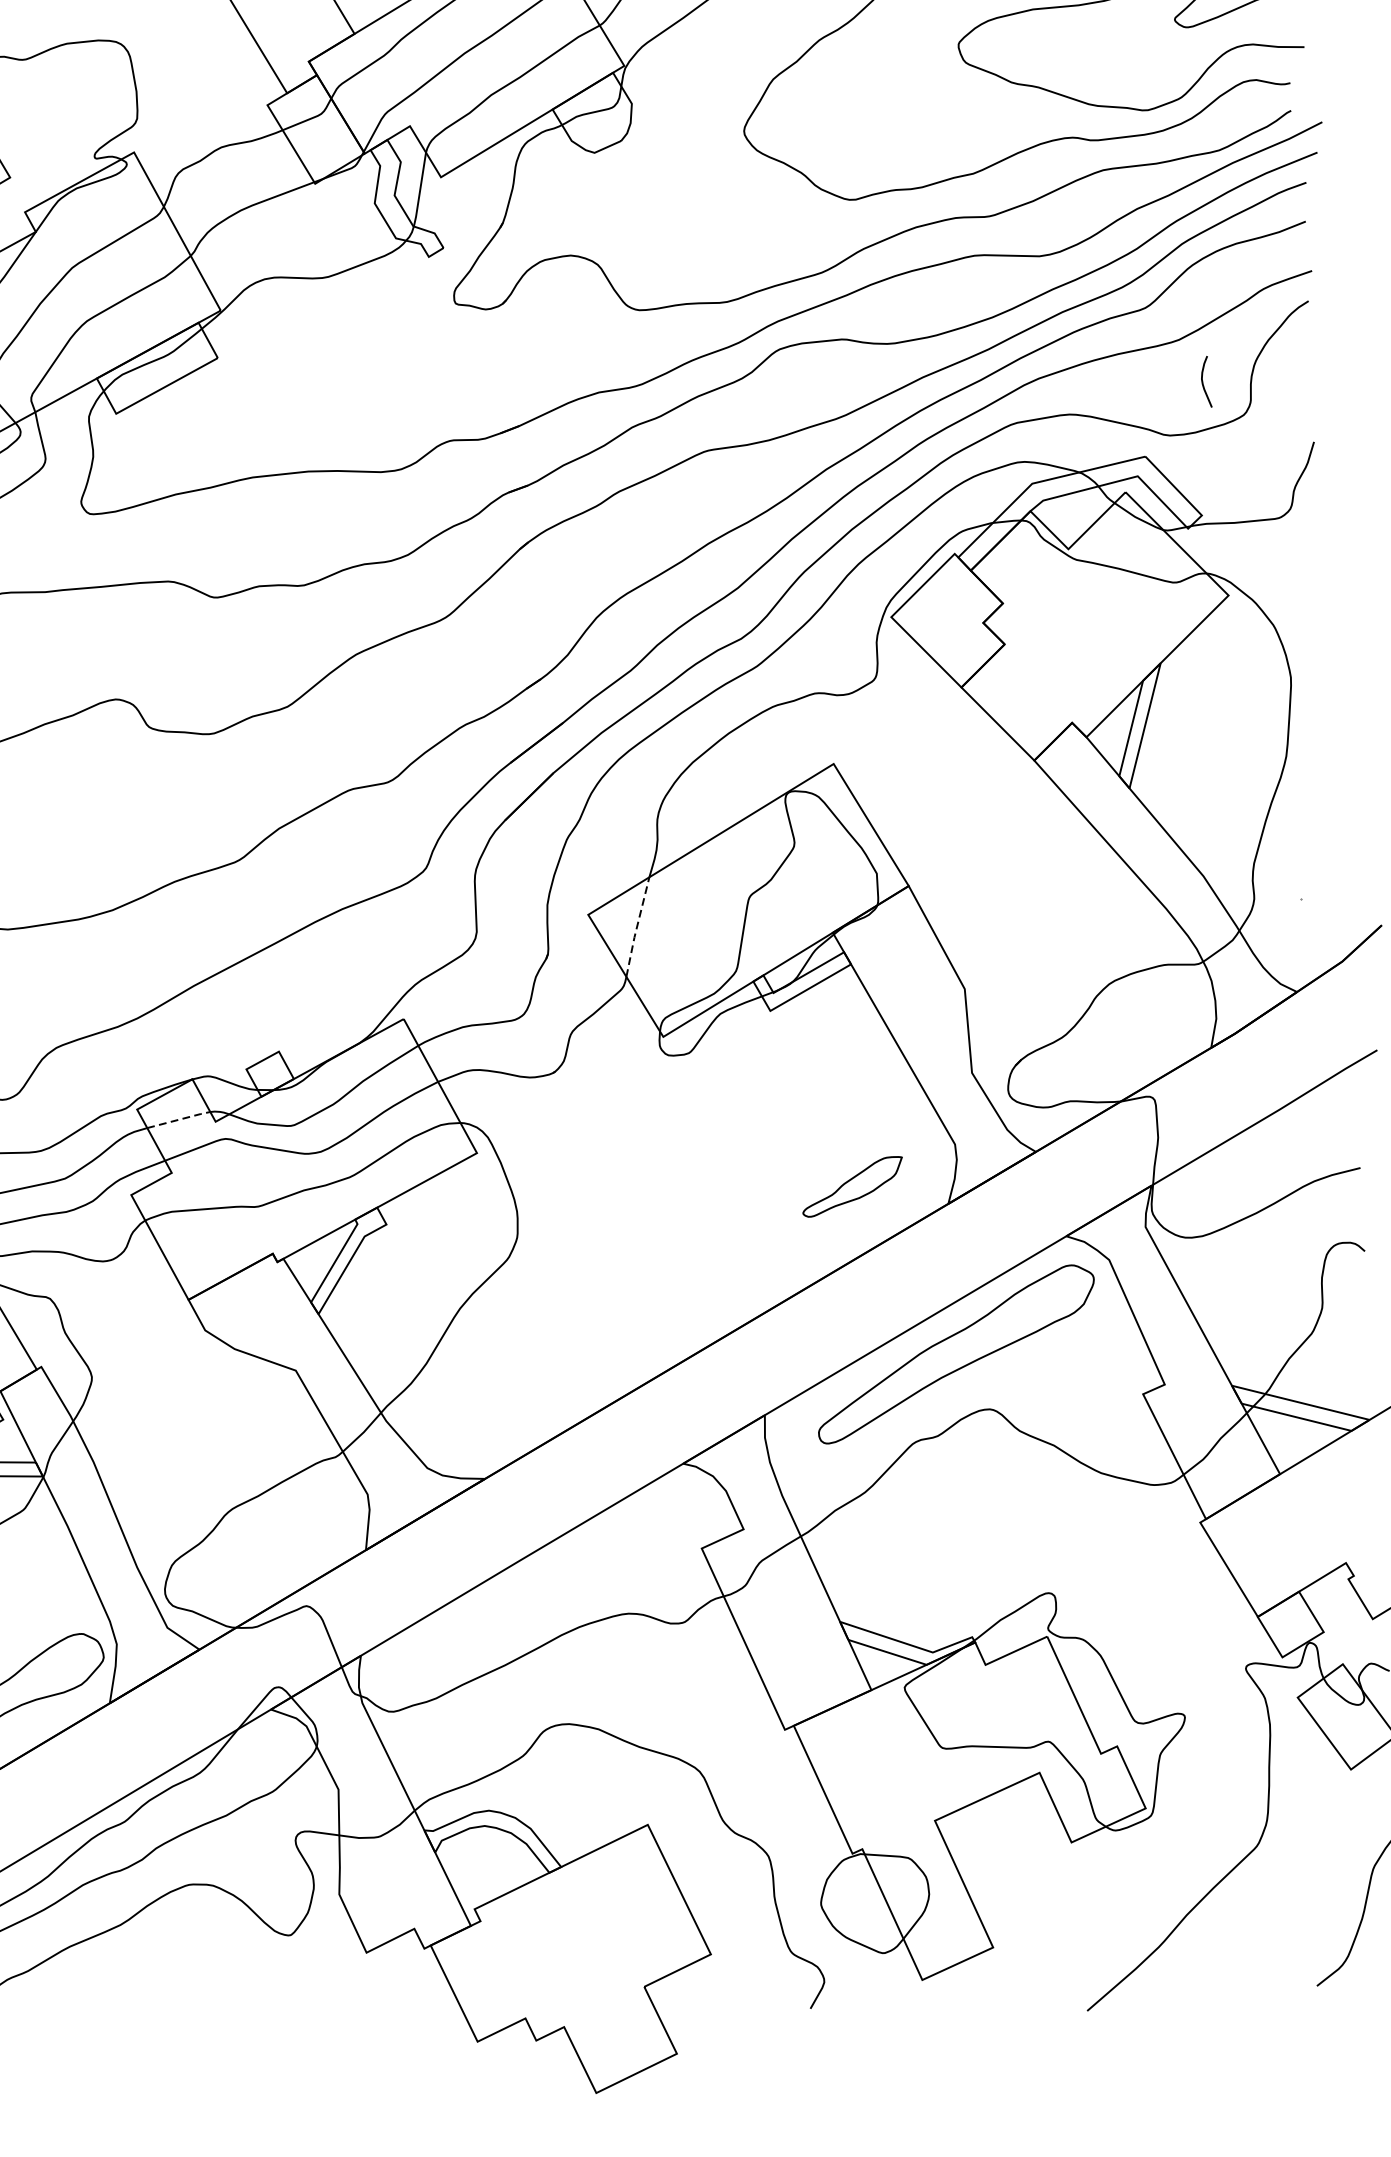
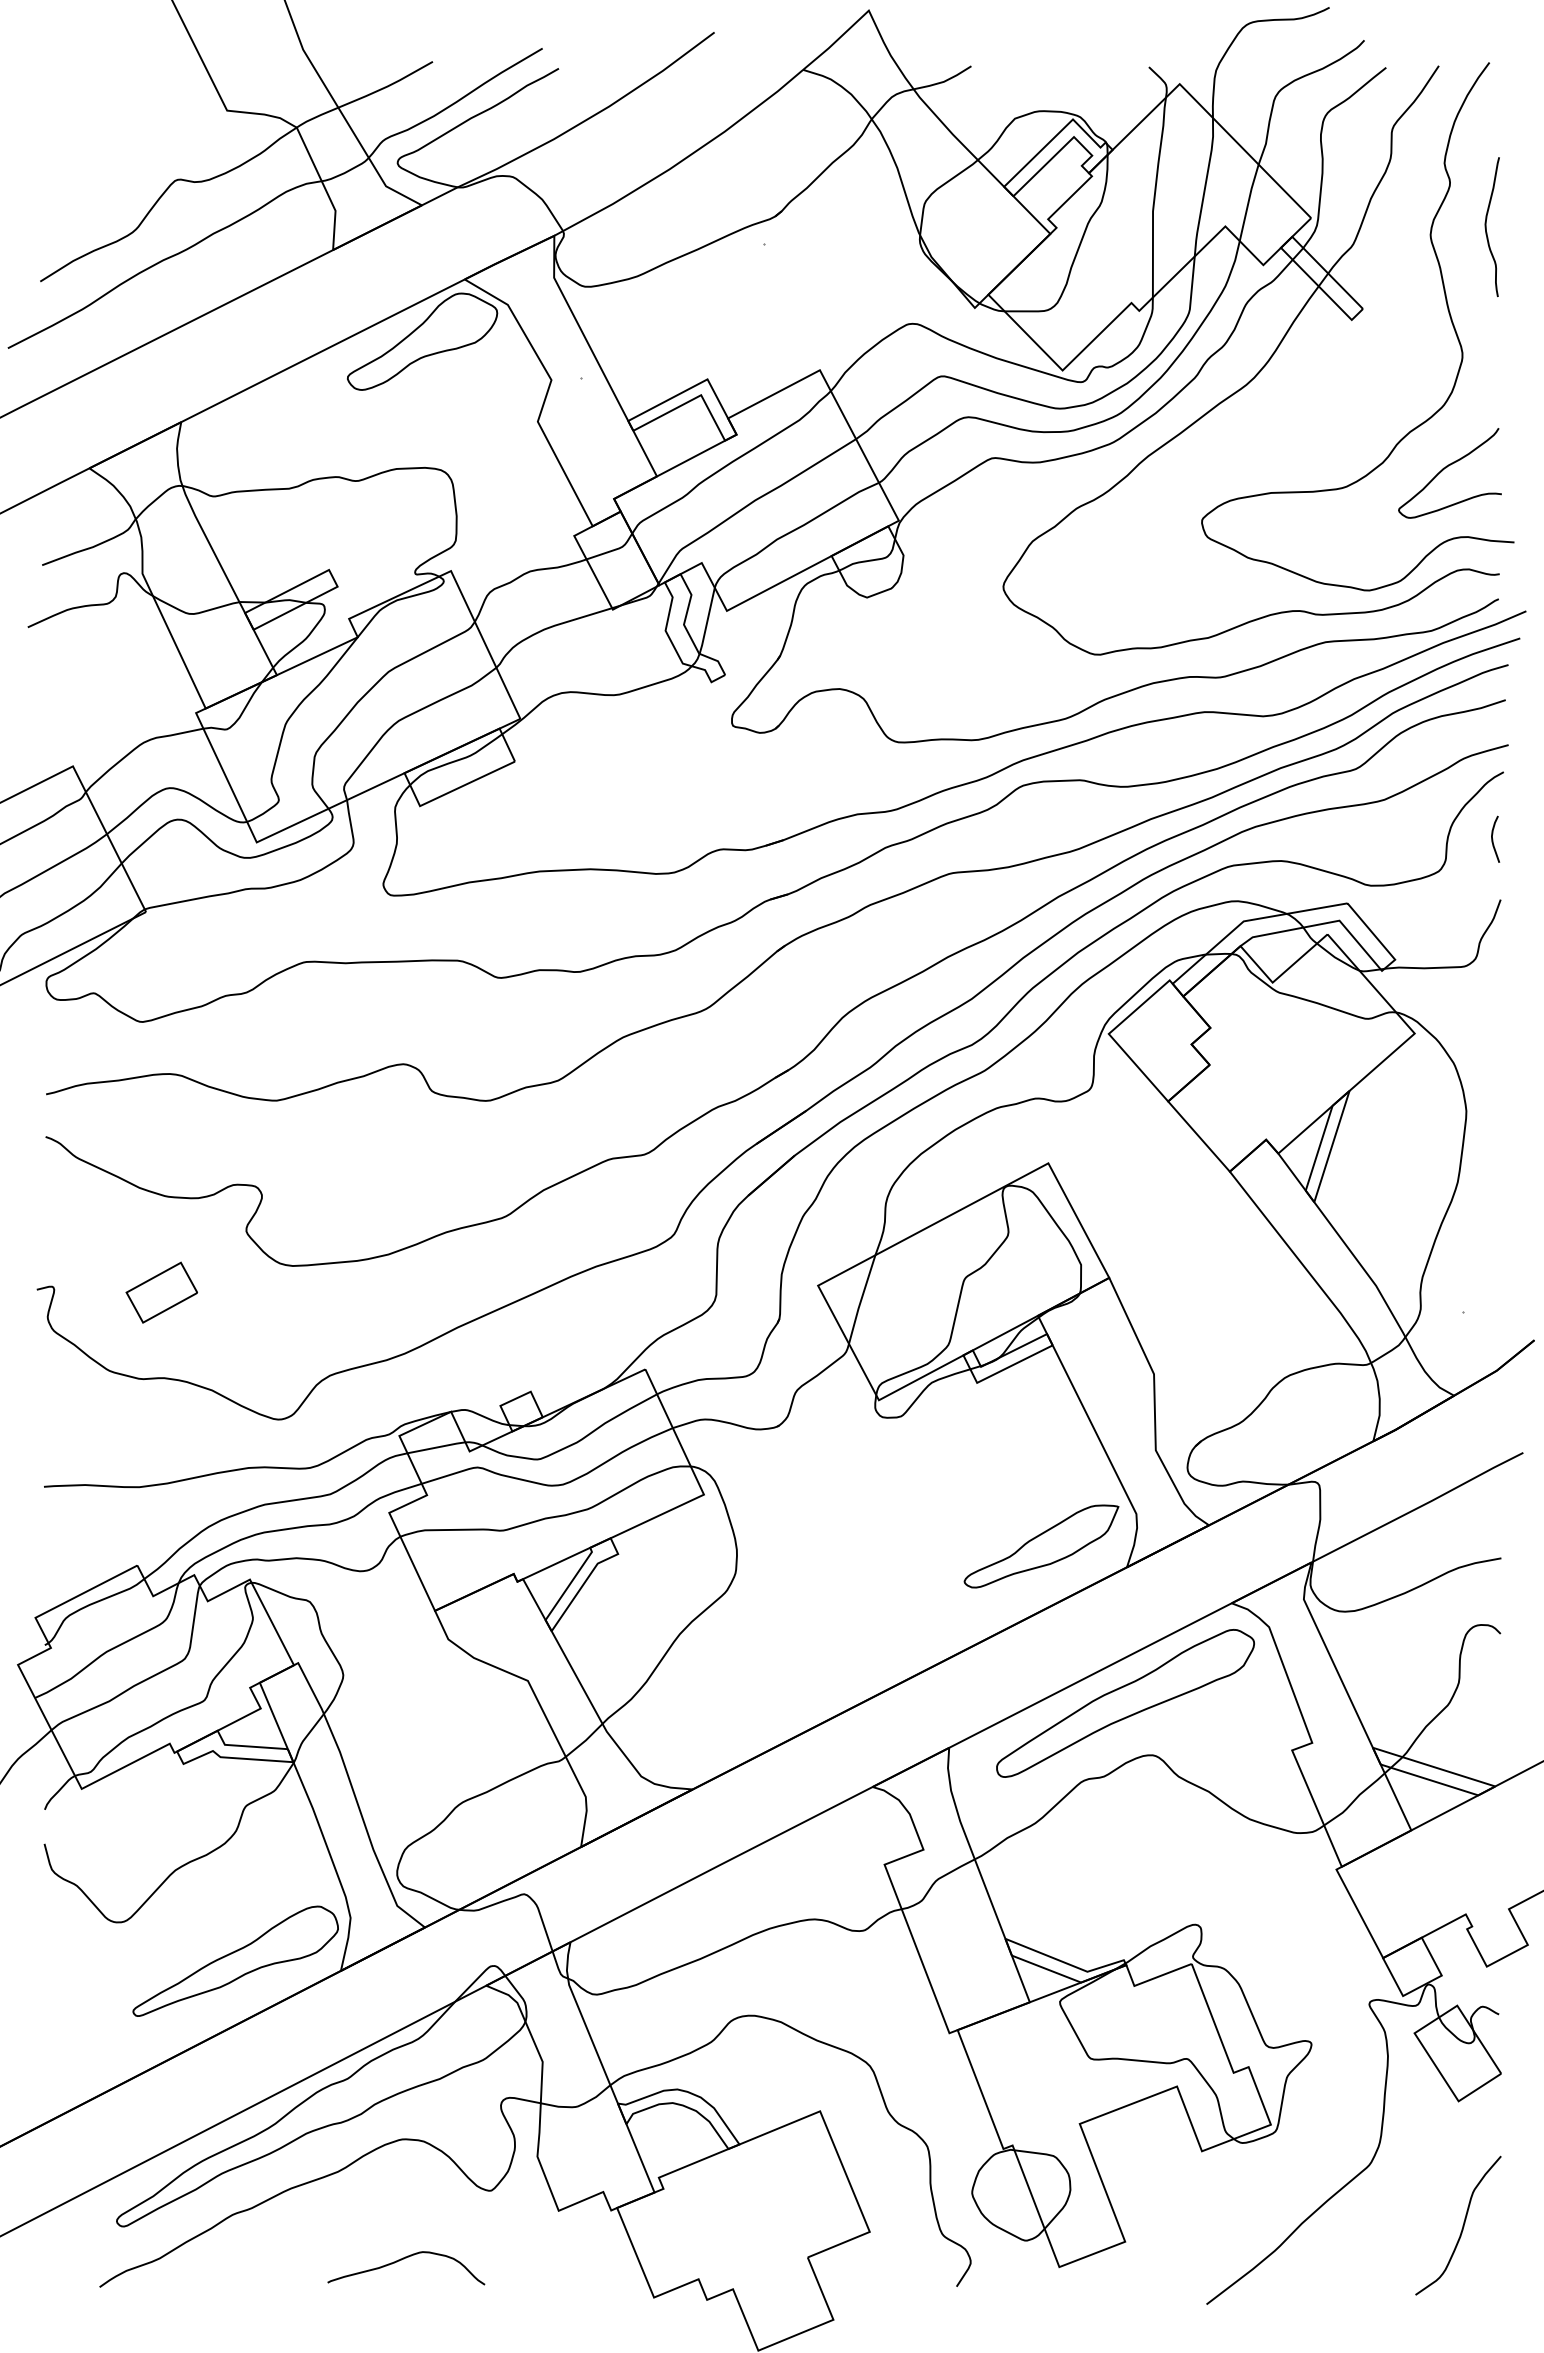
curve: (1203, 382) -> (1493, 839), moved
line: (637, 927) -> (861, 1299), dashed -> solid
line: (179, 1119) -> (437, 1447), dashed -> solid
part: (852, 1186) -> (1041, 1546), size x1.67
curve: (199, 2017) -> (404, 2259), added

